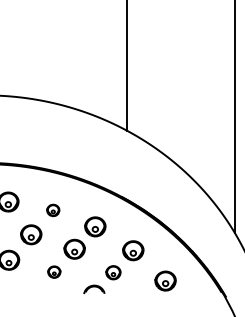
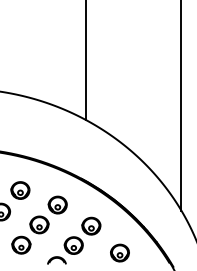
part: (53, 210) -> (20, 190), size x1.67
part: (54, 271) -> (21, 244), size x1.67
part: (113, 272) -> (73, 245), size x1.43

